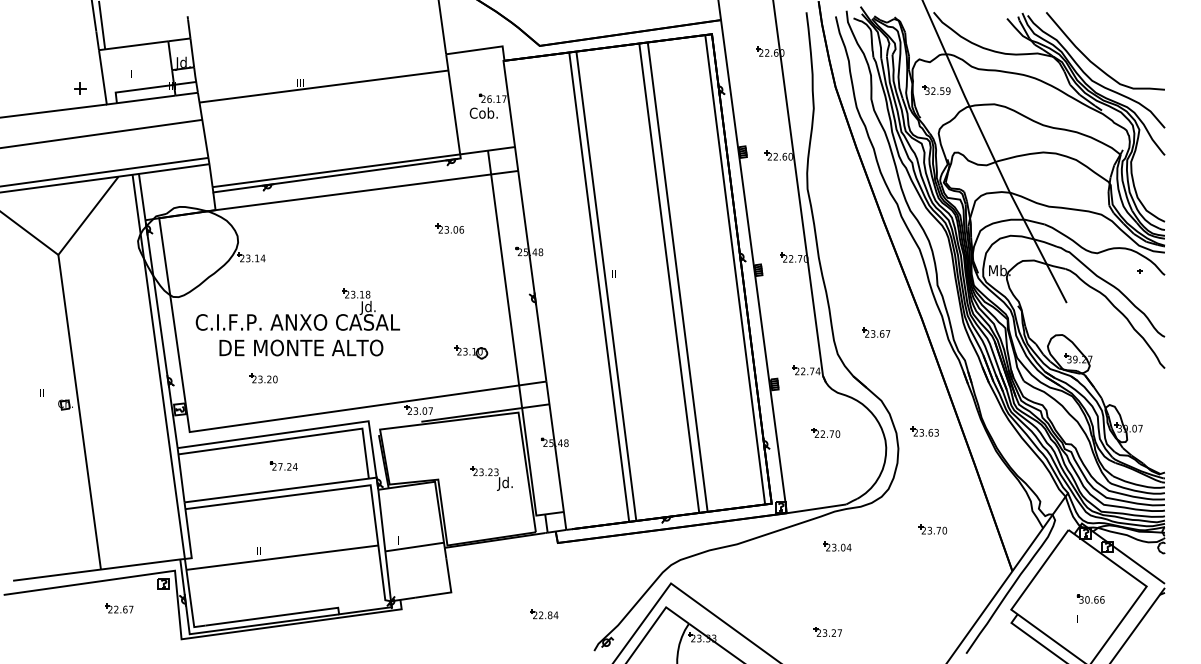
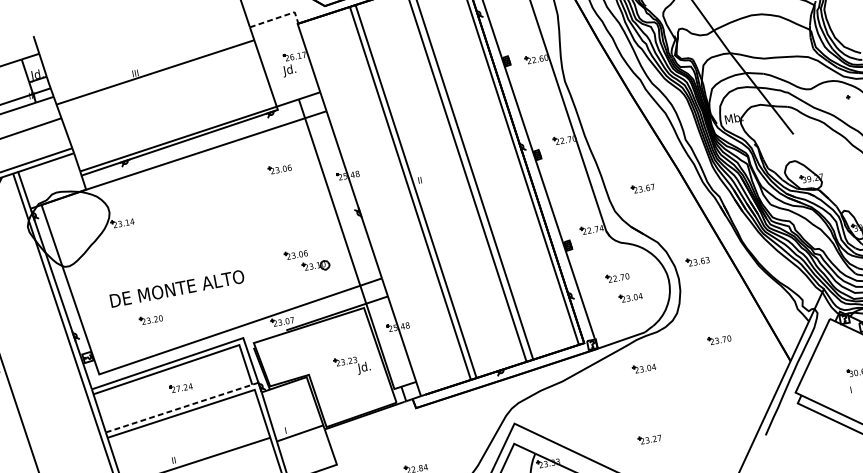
line: (482, 49) -> (278, 17), solid -> dashed
text: (483, 114) -> (289, 70), Cob. -> Jd.
part: (297, 309) -> (168, 258), removed
part: (449, 333) -> (295, 254), added
part: (837, 459) -> (630, 297), added
line: (280, 490) -> (182, 408), solid -> dashed

